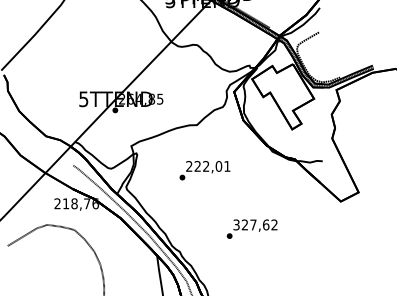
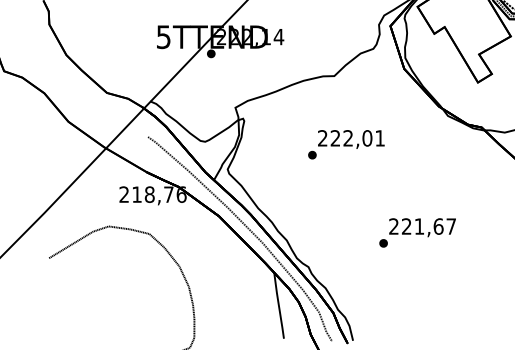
text: (145, 98) -> (256, 35), 264,85 -> 222,14
text: (255, 224) -> (422, 225), 327,62 -> 221,67

